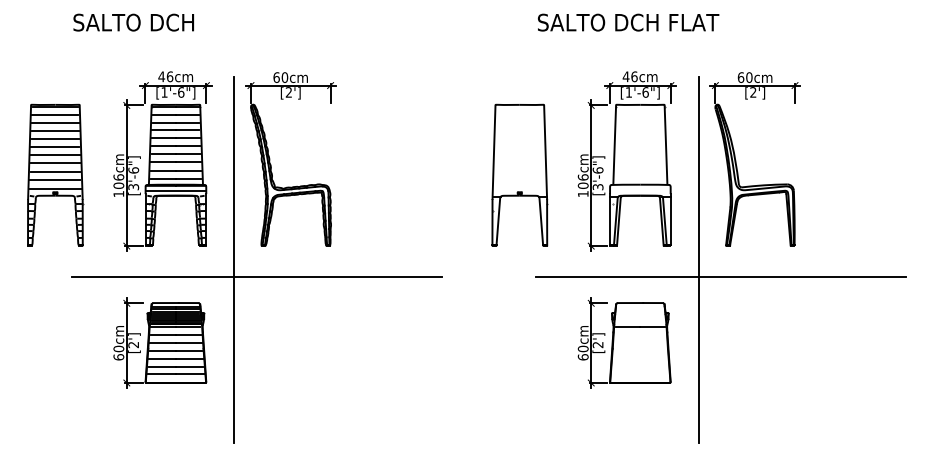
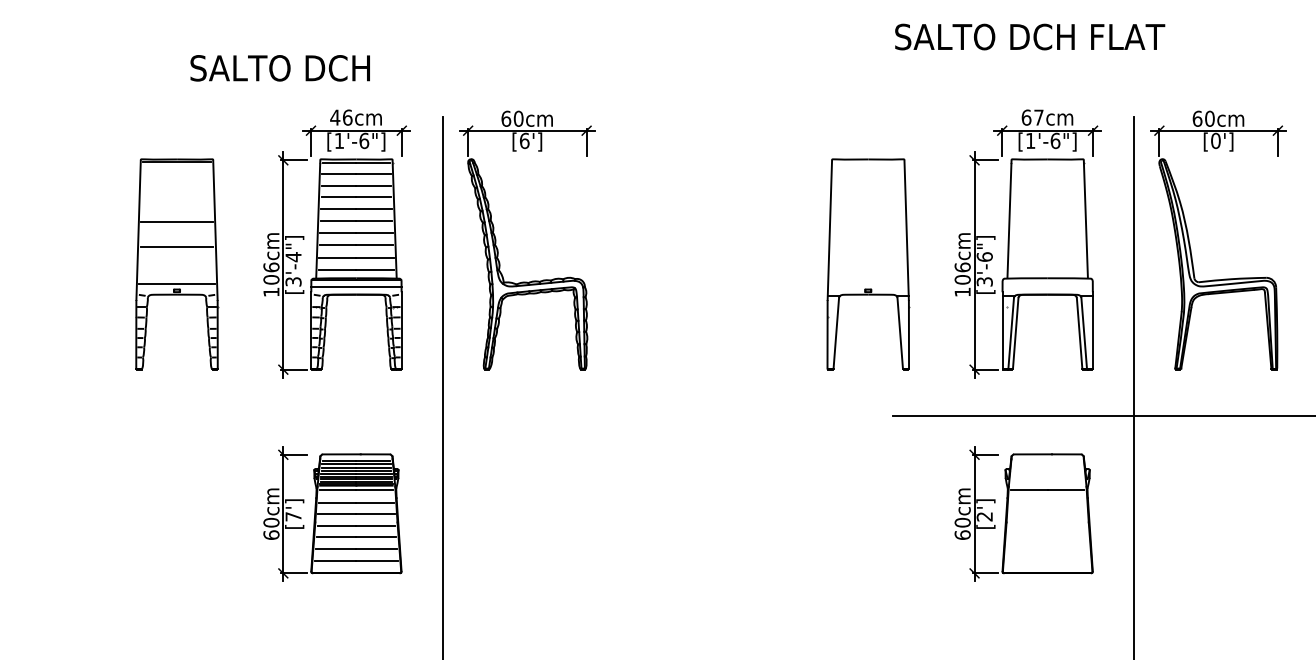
text: (133, 22) -> (279, 68), moved
text: (629, 76) -> (1031, 117), 46cm -> 67cm
text: (288, 92) -> (523, 141), [2'] -> [6']
text: (753, 92) -> (1216, 141), [2'] -> [0']
line: (55, 115) -> (177, 175), removed
line: (55, 123) -> (177, 187), removed
line: (54, 131) -> (175, 199), removed
line: (55, 139) -> (177, 210), removed
line: (55, 155) -> (177, 234), removed
text: (133, 170) -> (293, 257), [3'-6"] -> [3'-4"]
line: (55, 171) -> (177, 258), removed
line: (55, 180) -> (177, 271), removed
line: (256, 277) -> (476, 416), removed
text: (133, 345) -> (293, 517), [2'] -> [7']

